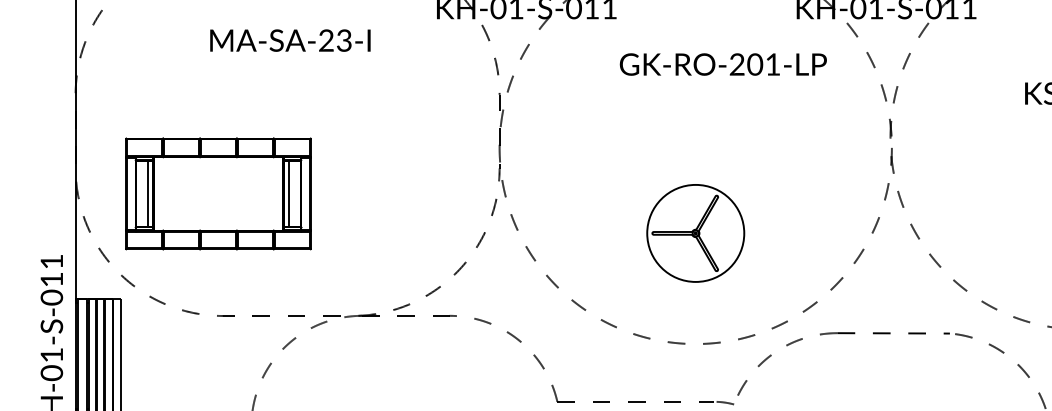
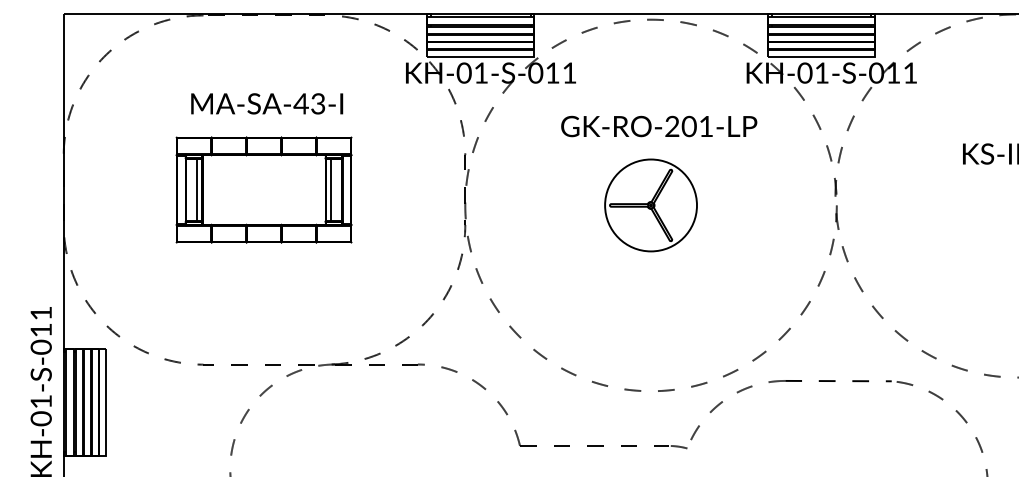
text: (325, 40) -> (300, 103), MA-SA-23-I -> MA-SA-43-I
text: (723, 64) -> (659, 126), moved
part: (217, 193) -> (263, 189), moved
part: (695, 233) -> (650, 205), moved

